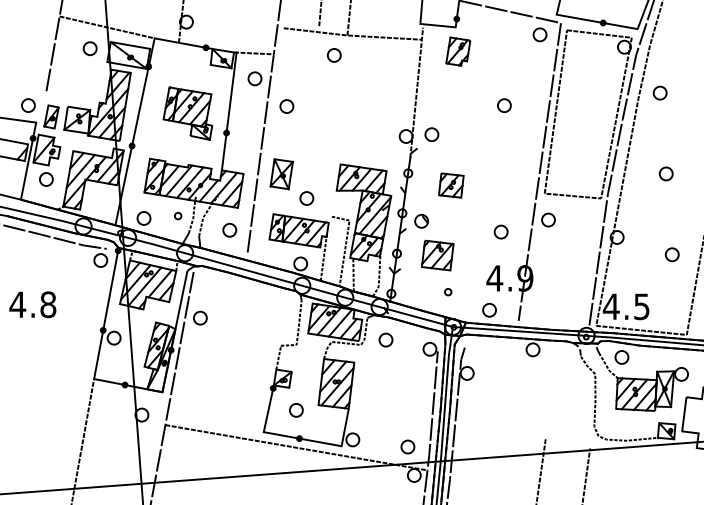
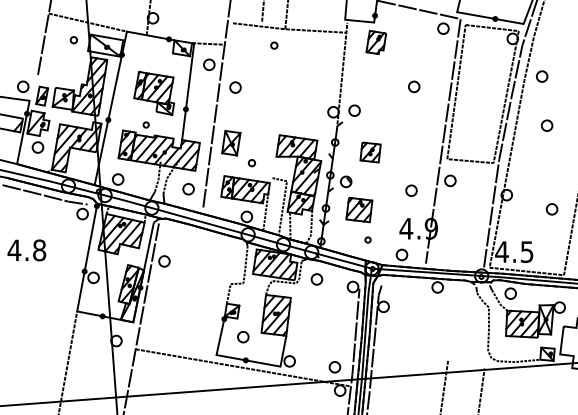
part: (89, 48) -> (73, 39), size x0.6
part: (333, 55) -> (273, 45), size x0.6
part: (665, 173) -> (546, 125), moved
part: (306, 198) -> (251, 163), size x0.6
part: (178, 216) -> (146, 125), moved

